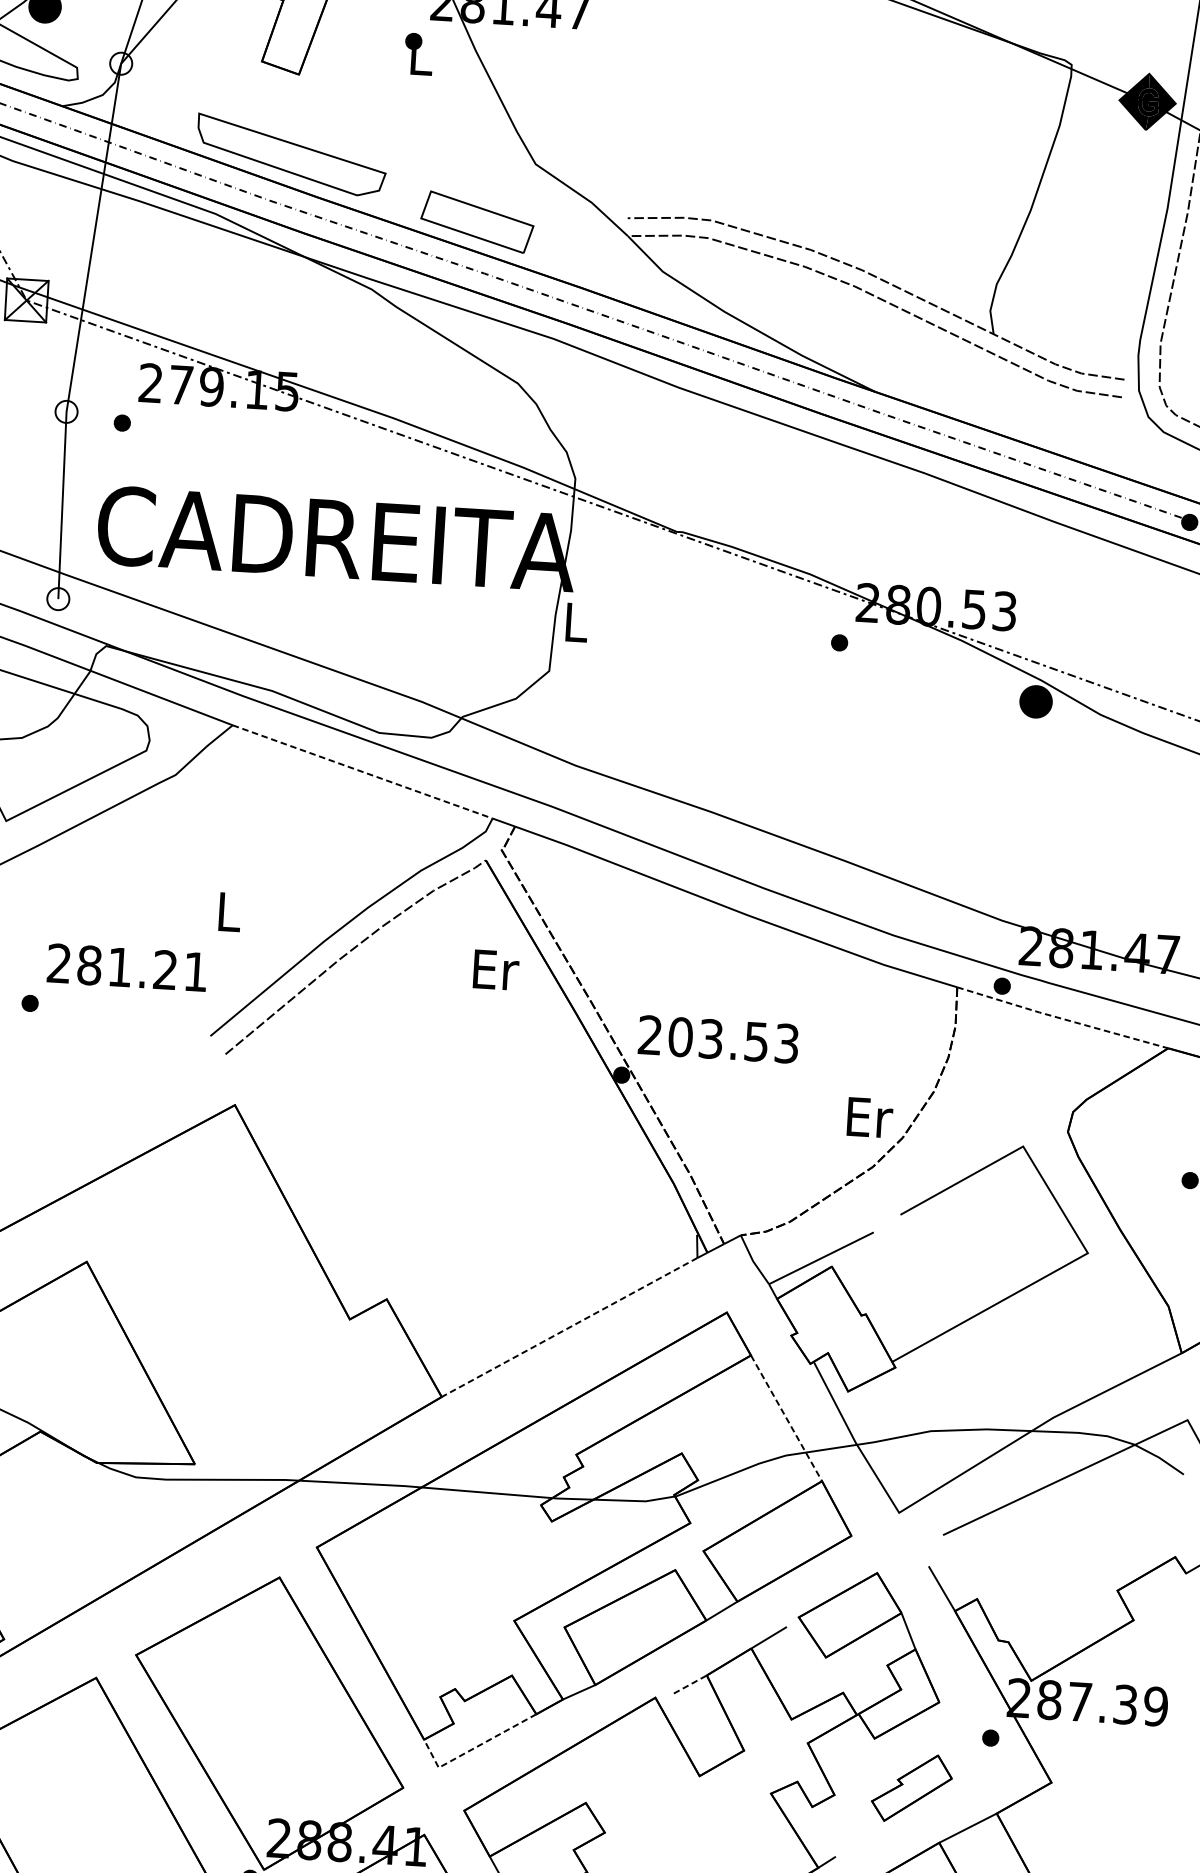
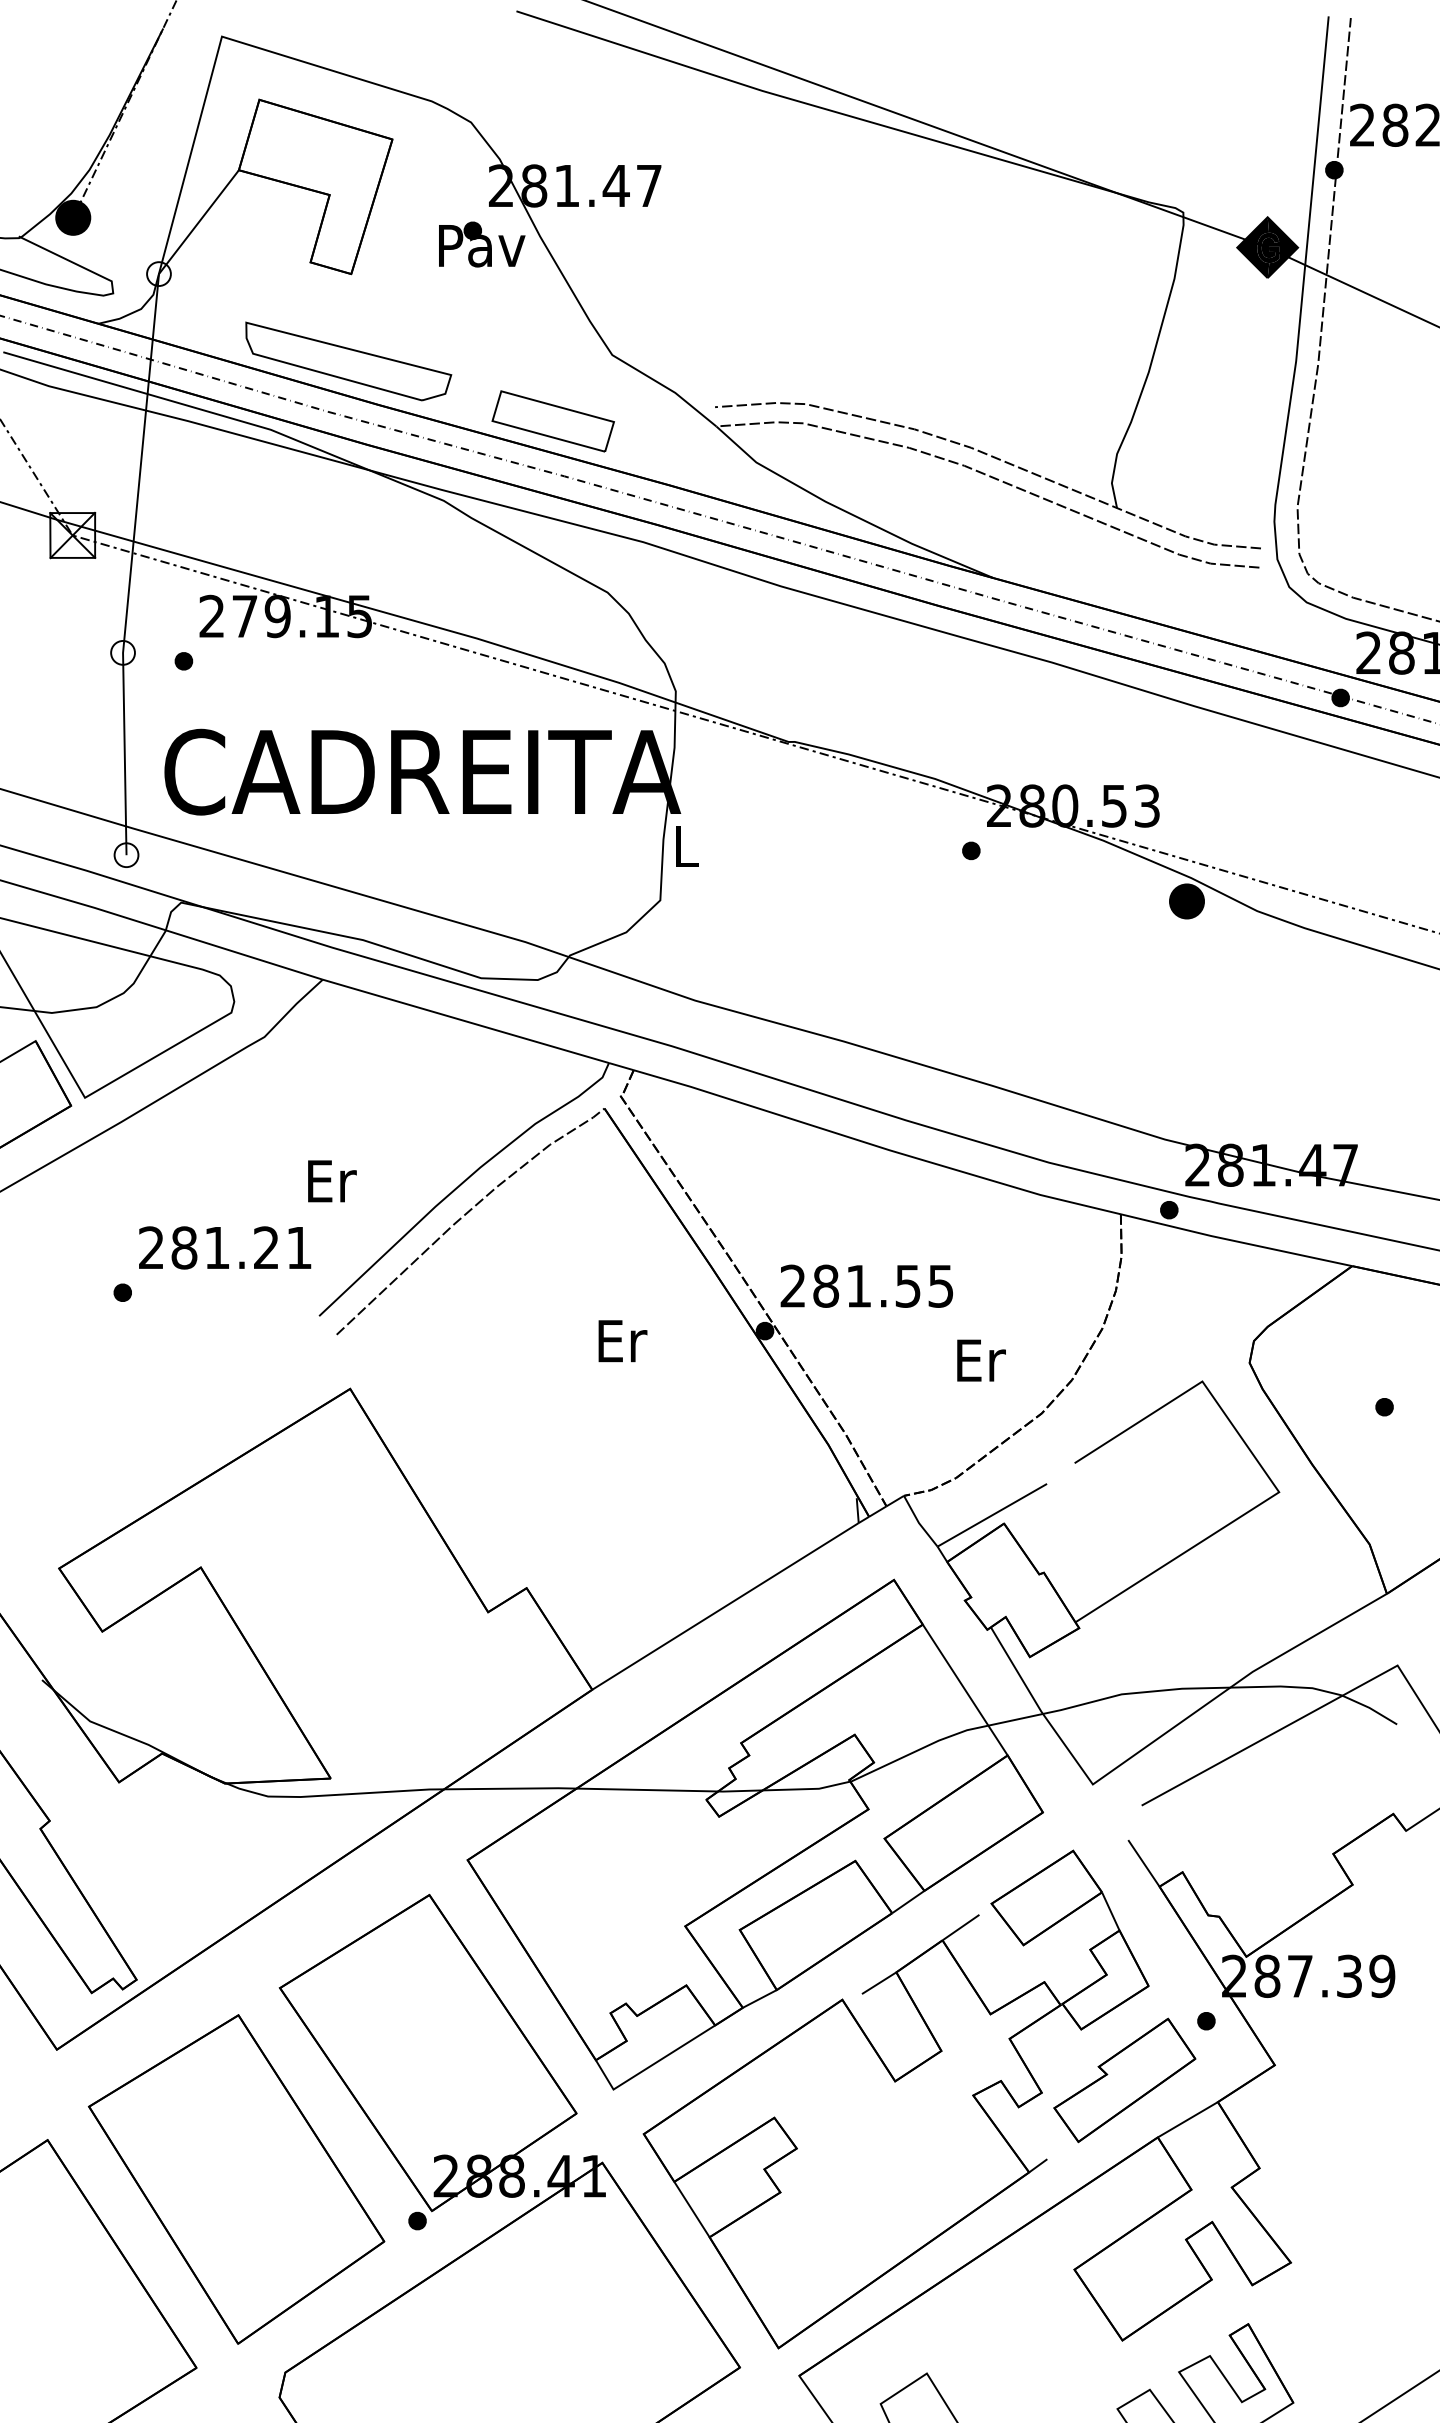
text: (421, 56) -> (482, 246), L -> Pav
line: (363, 772) -> (466, 1021), dashed -> solid
text: (230, 912) -> (332, 1181), L -> Er
text: (495, 970) -> (622, 1341), moved
line: (1061, 1018) -> (1235, 1241), dashed -> solid
text: (733, 1039) -> (883, 1285), 203.53 -> 281.55
text: (870, 1117) -> (981, 1360), moved
line: (569, 1327) -> (725, 1606), dashed -> solid
line: (786, 1418) -> (965, 1690), dashed -> solid
line: (690, 1683) -> (879, 1982), dashed -> solid
line: (472, 1749) -> (648, 2067), dashed -> solid
part: (911, 1788) -> (1124, 2080), size x1.67

